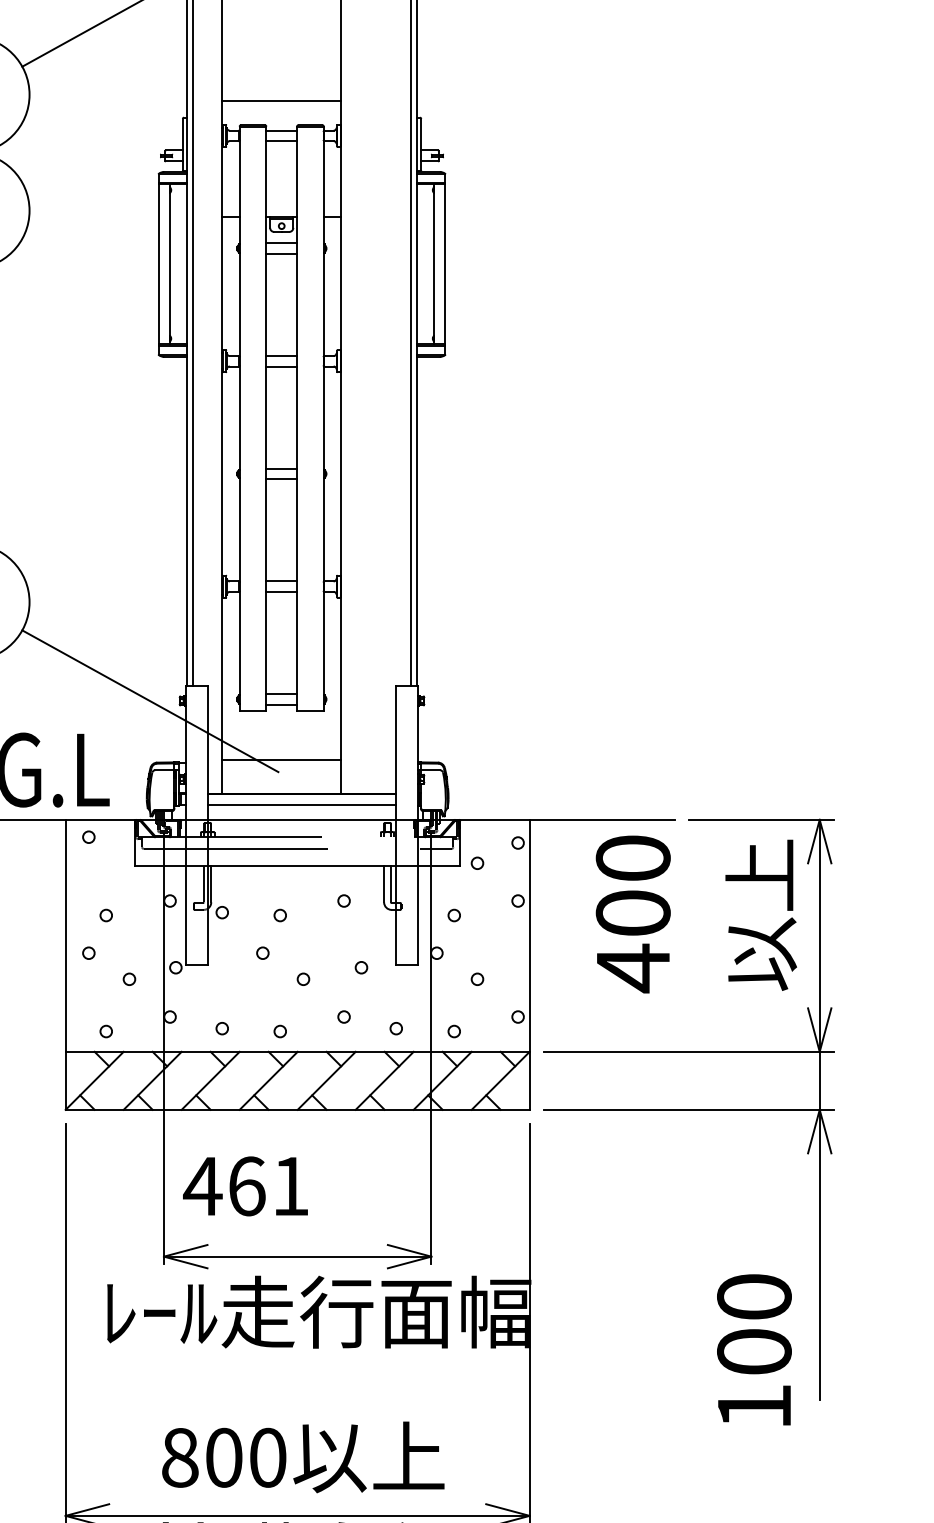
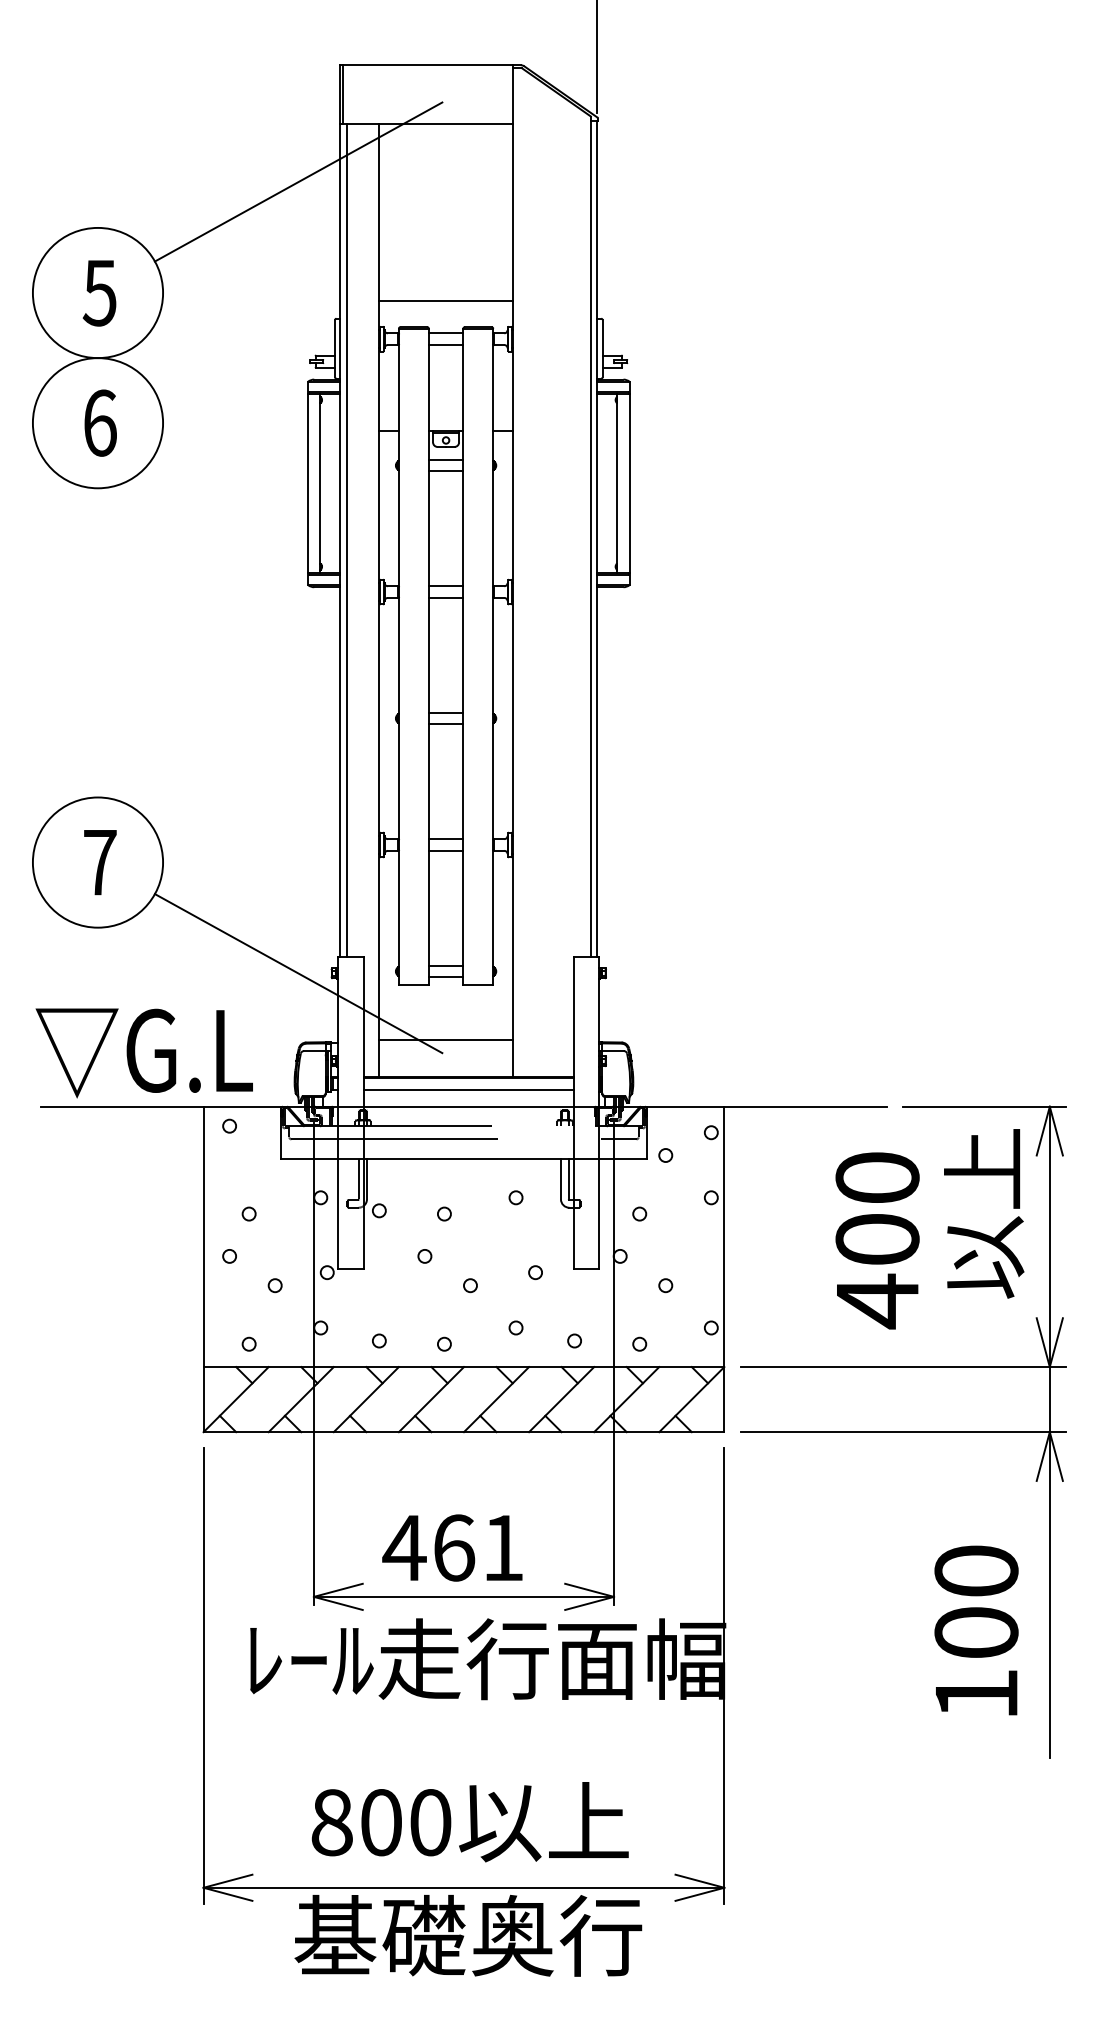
text: (633, 914) -> (877, 1240), moved
text: (245, 1185) -> (452, 1547), moved
text: (754, 1349) -> (976, 1630), moved

